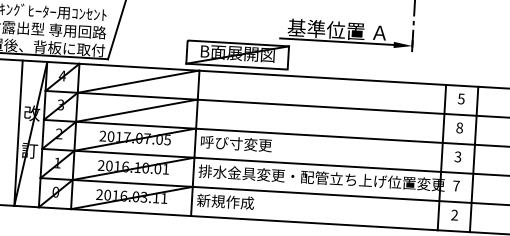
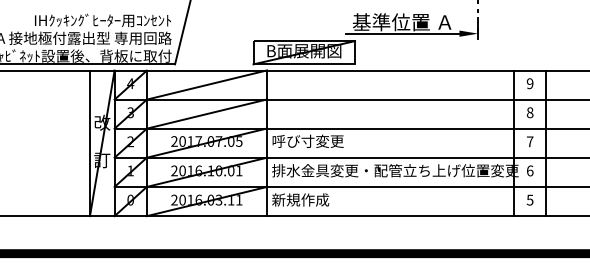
text: (460, 98) -> (529, 83), 5 -> 9
text: (457, 156) -> (529, 141), 3 -> 7
text: (456, 185) -> (530, 170), 7 -> 6
text: (454, 214) -> (529, 199), 2 -> 5

